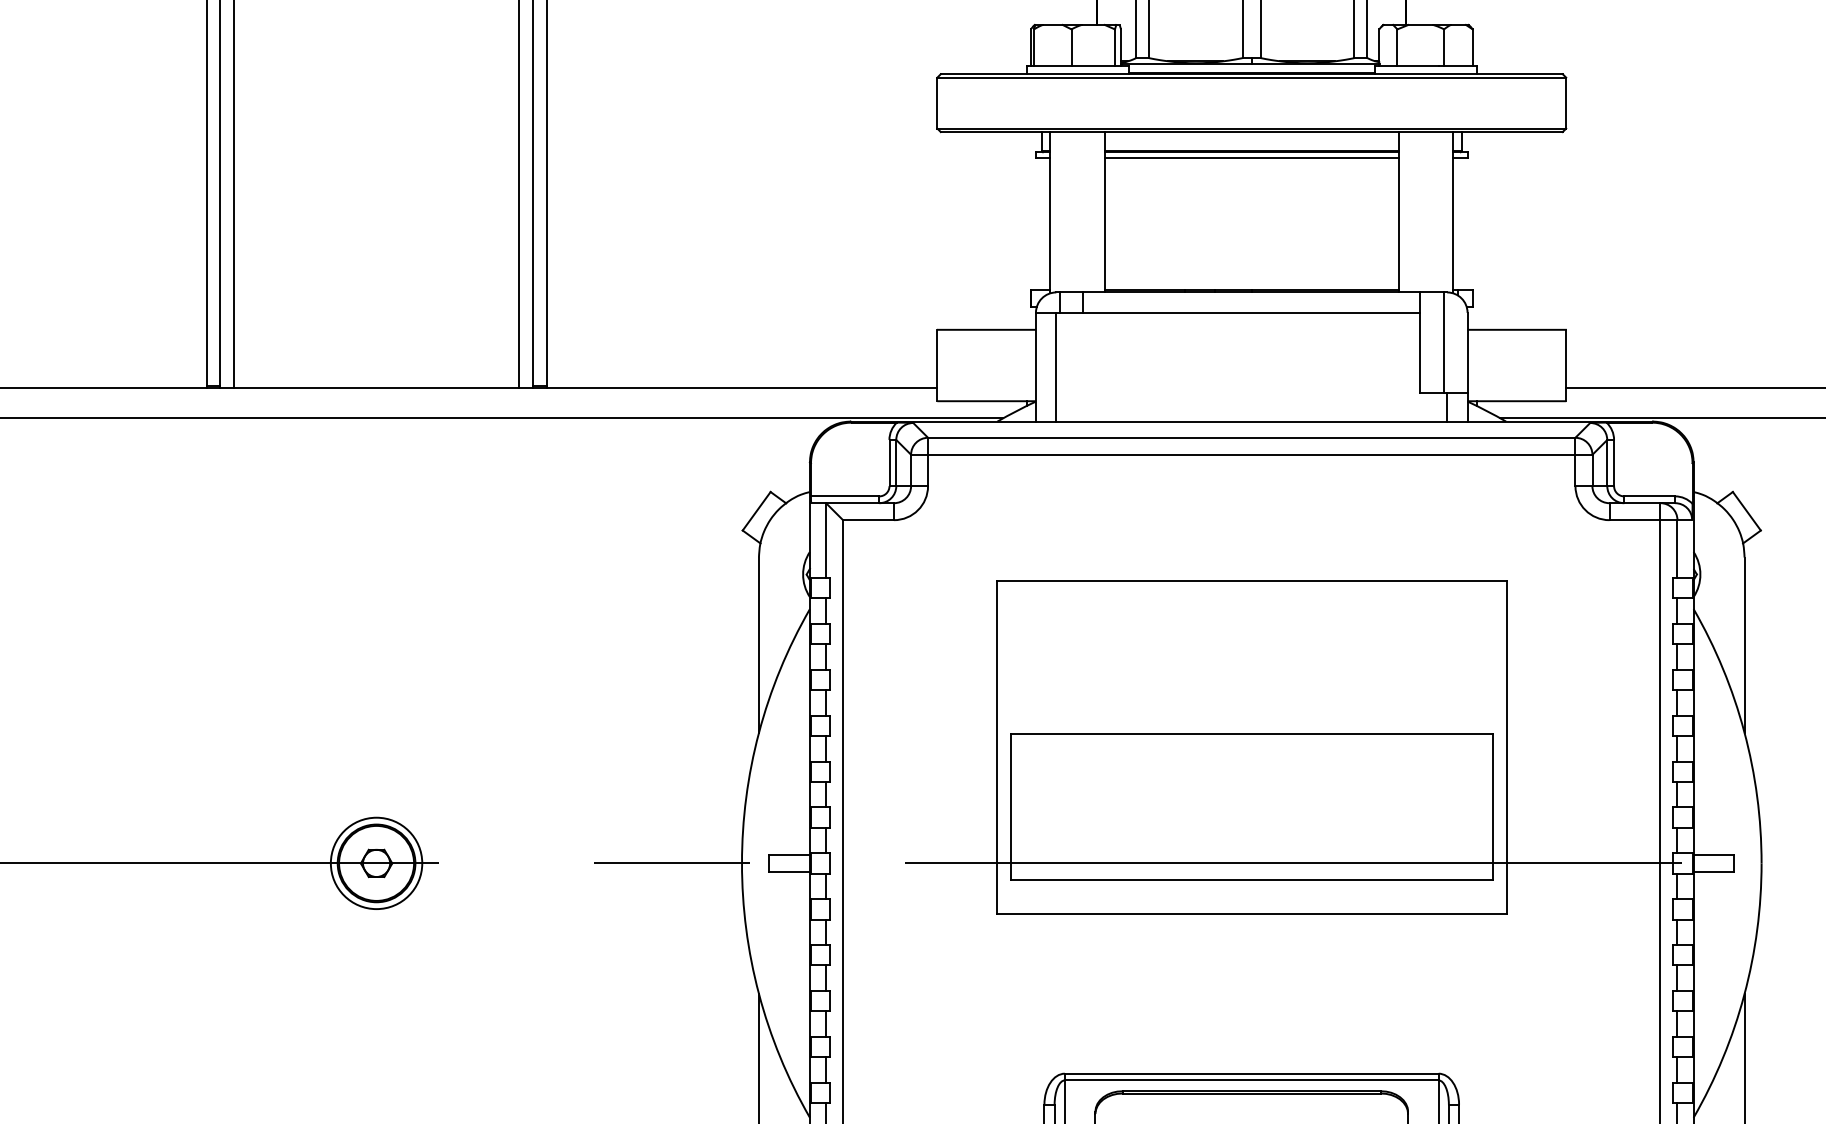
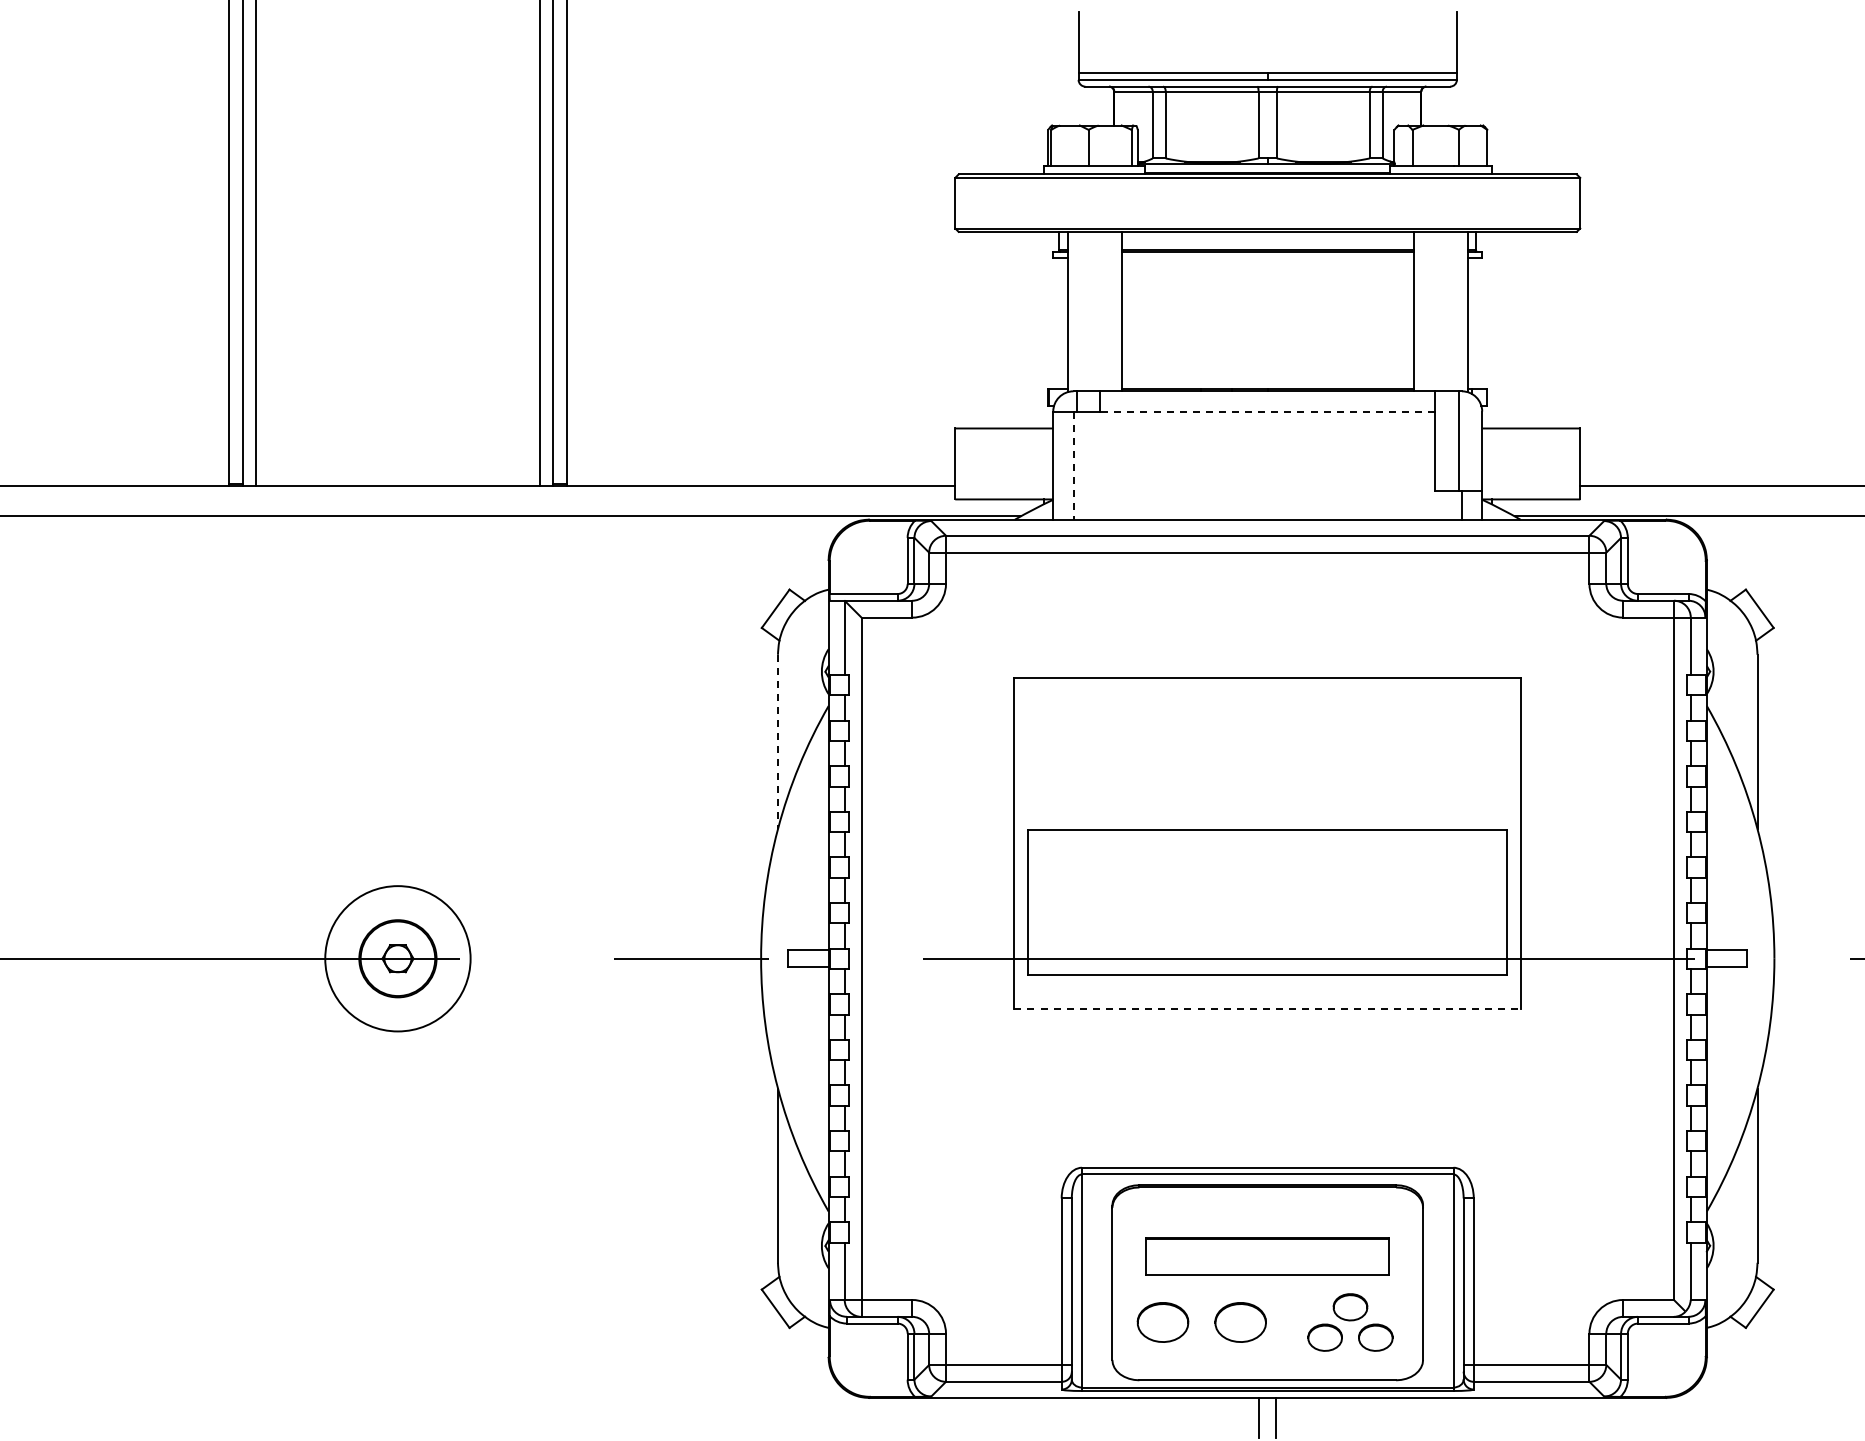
line: (1251, 157) -> (1267, 257), removed
line: (1251, 312) -> (1267, 411), solid -> dashed
line: (1056, 368) -> (1073, 466), solid -> dashed
line: (758, 645) -> (777, 742), solid -> dashed
circle: (376, 863) -> (397, 958), size x1.6
line: (1252, 914) -> (1268, 1009), solid -> dashed

